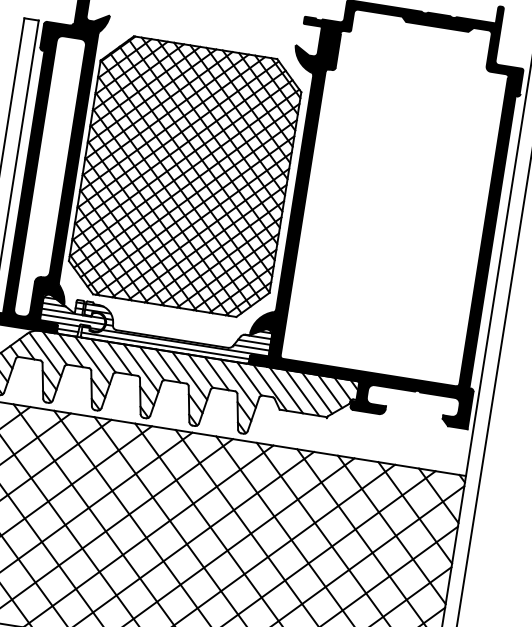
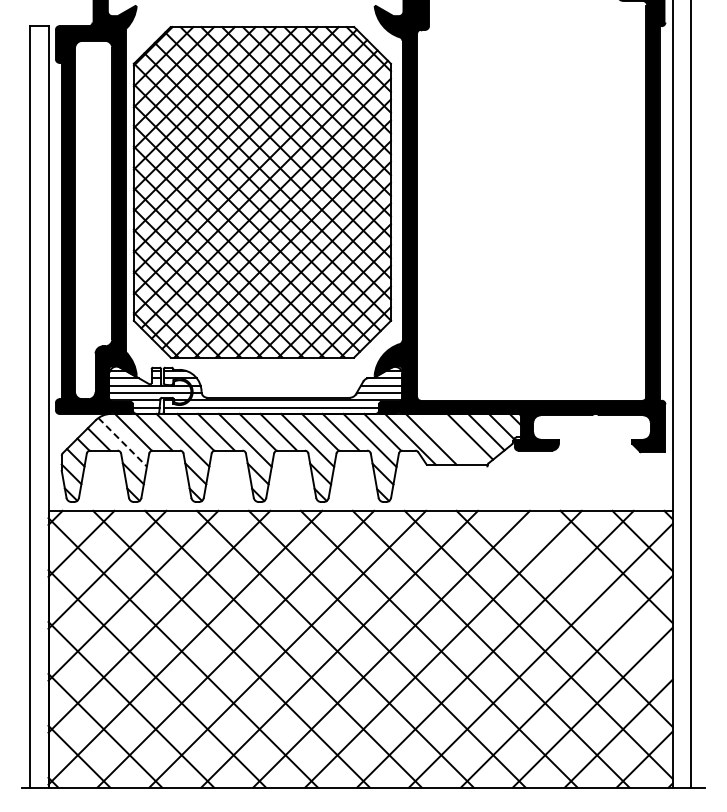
line: (45, 354) -> (123, 442), solid -> dashed
line: (302, 392) -> (451, 438), removed
line: (391, 529) -> (590, 592), removed

